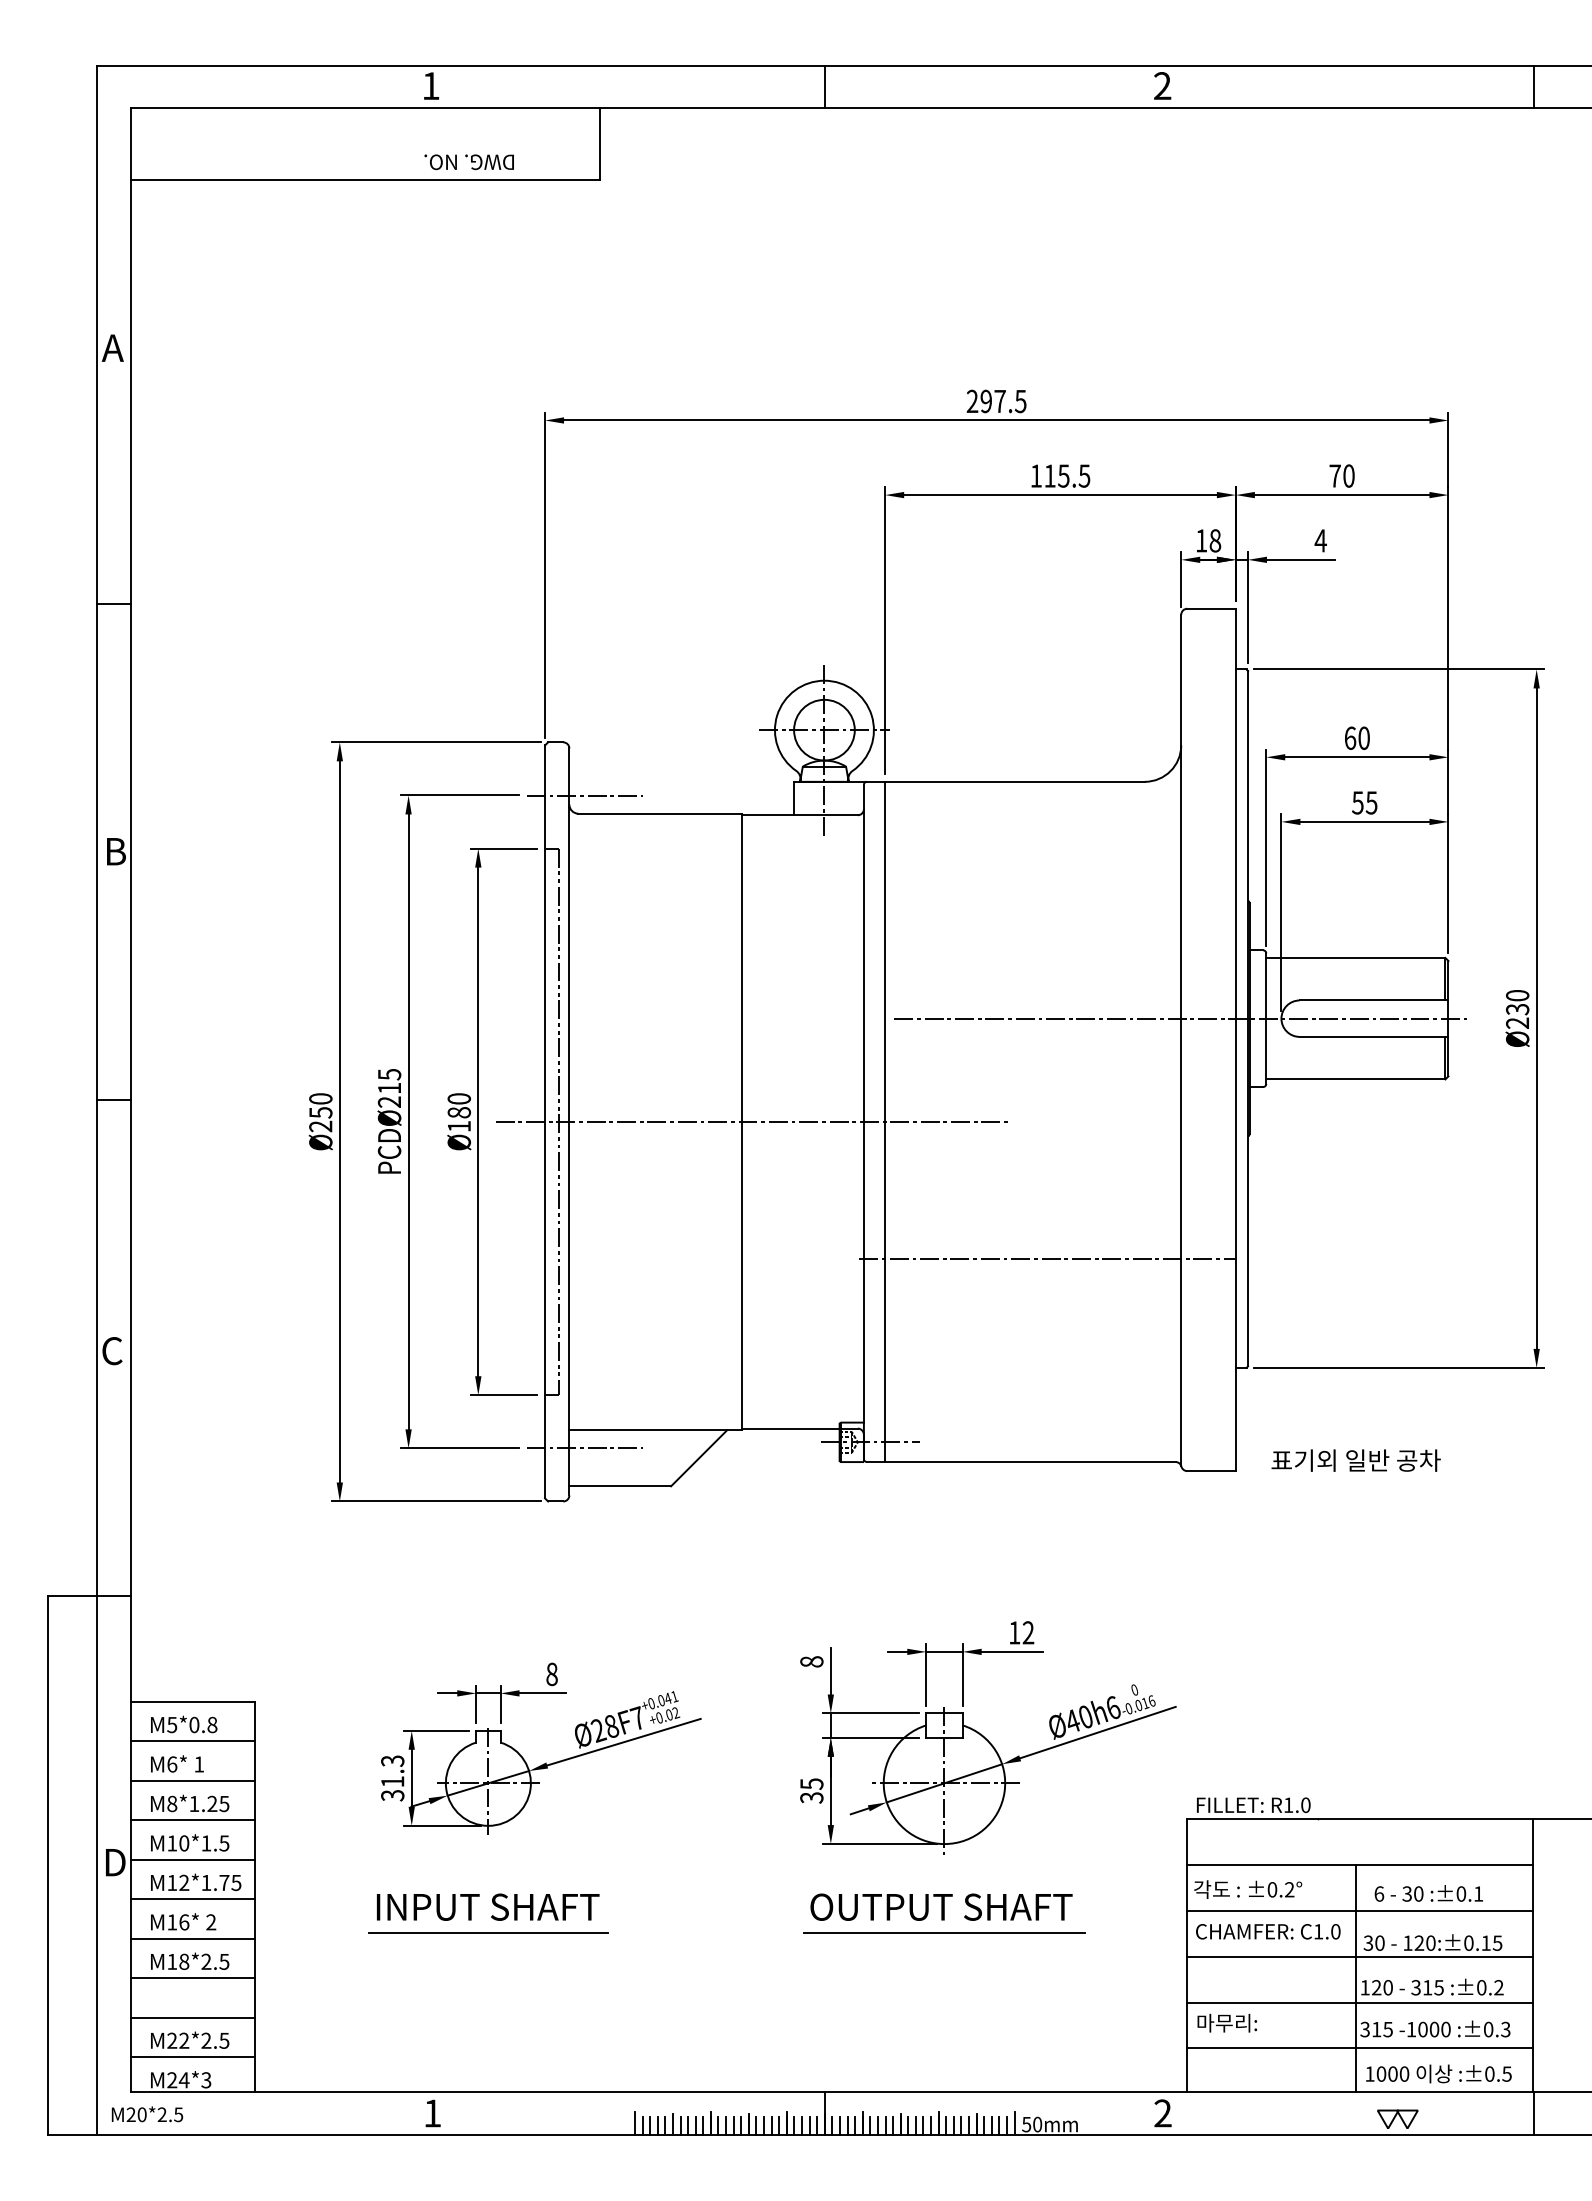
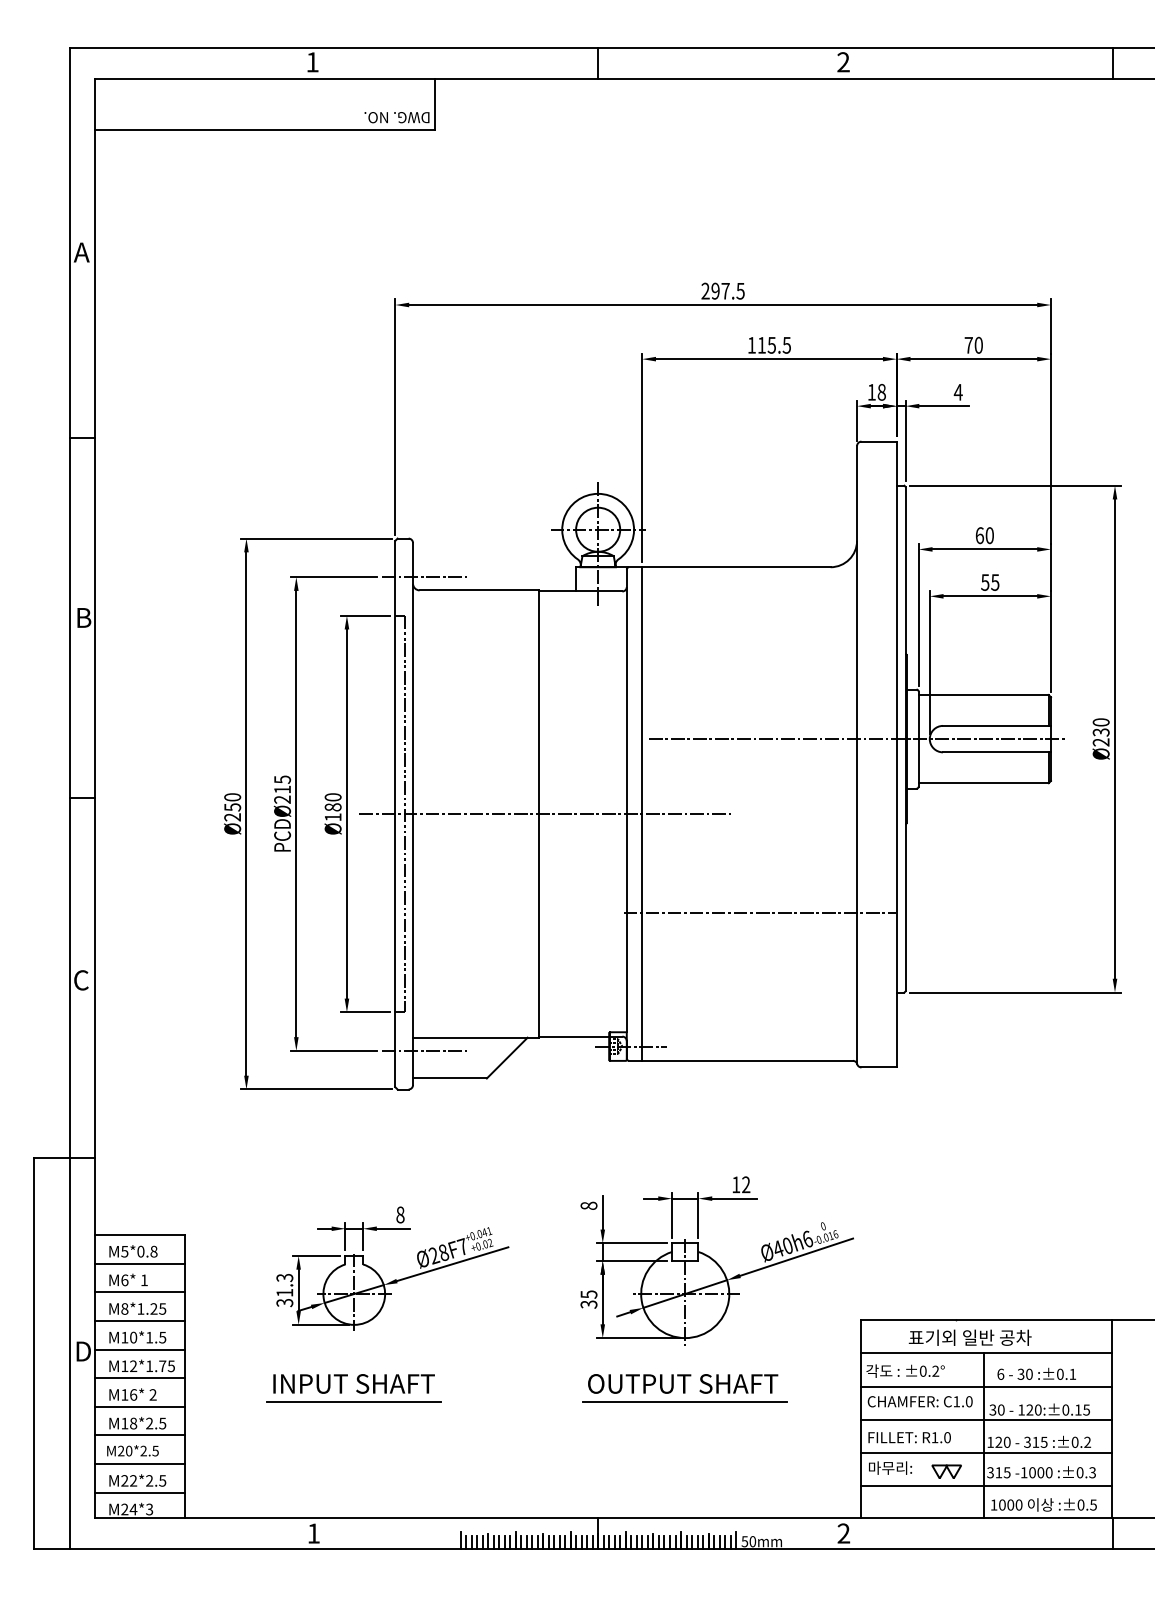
text: (468, 162) -> (396, 117), moved
text: (1355, 1460) -> (969, 1337), moved
text: (1253, 1804) -> (909, 1437), moved
text: (147, 2114) -> (133, 1450), moved
part: (1397, 2118) -> (946, 1471), moved

